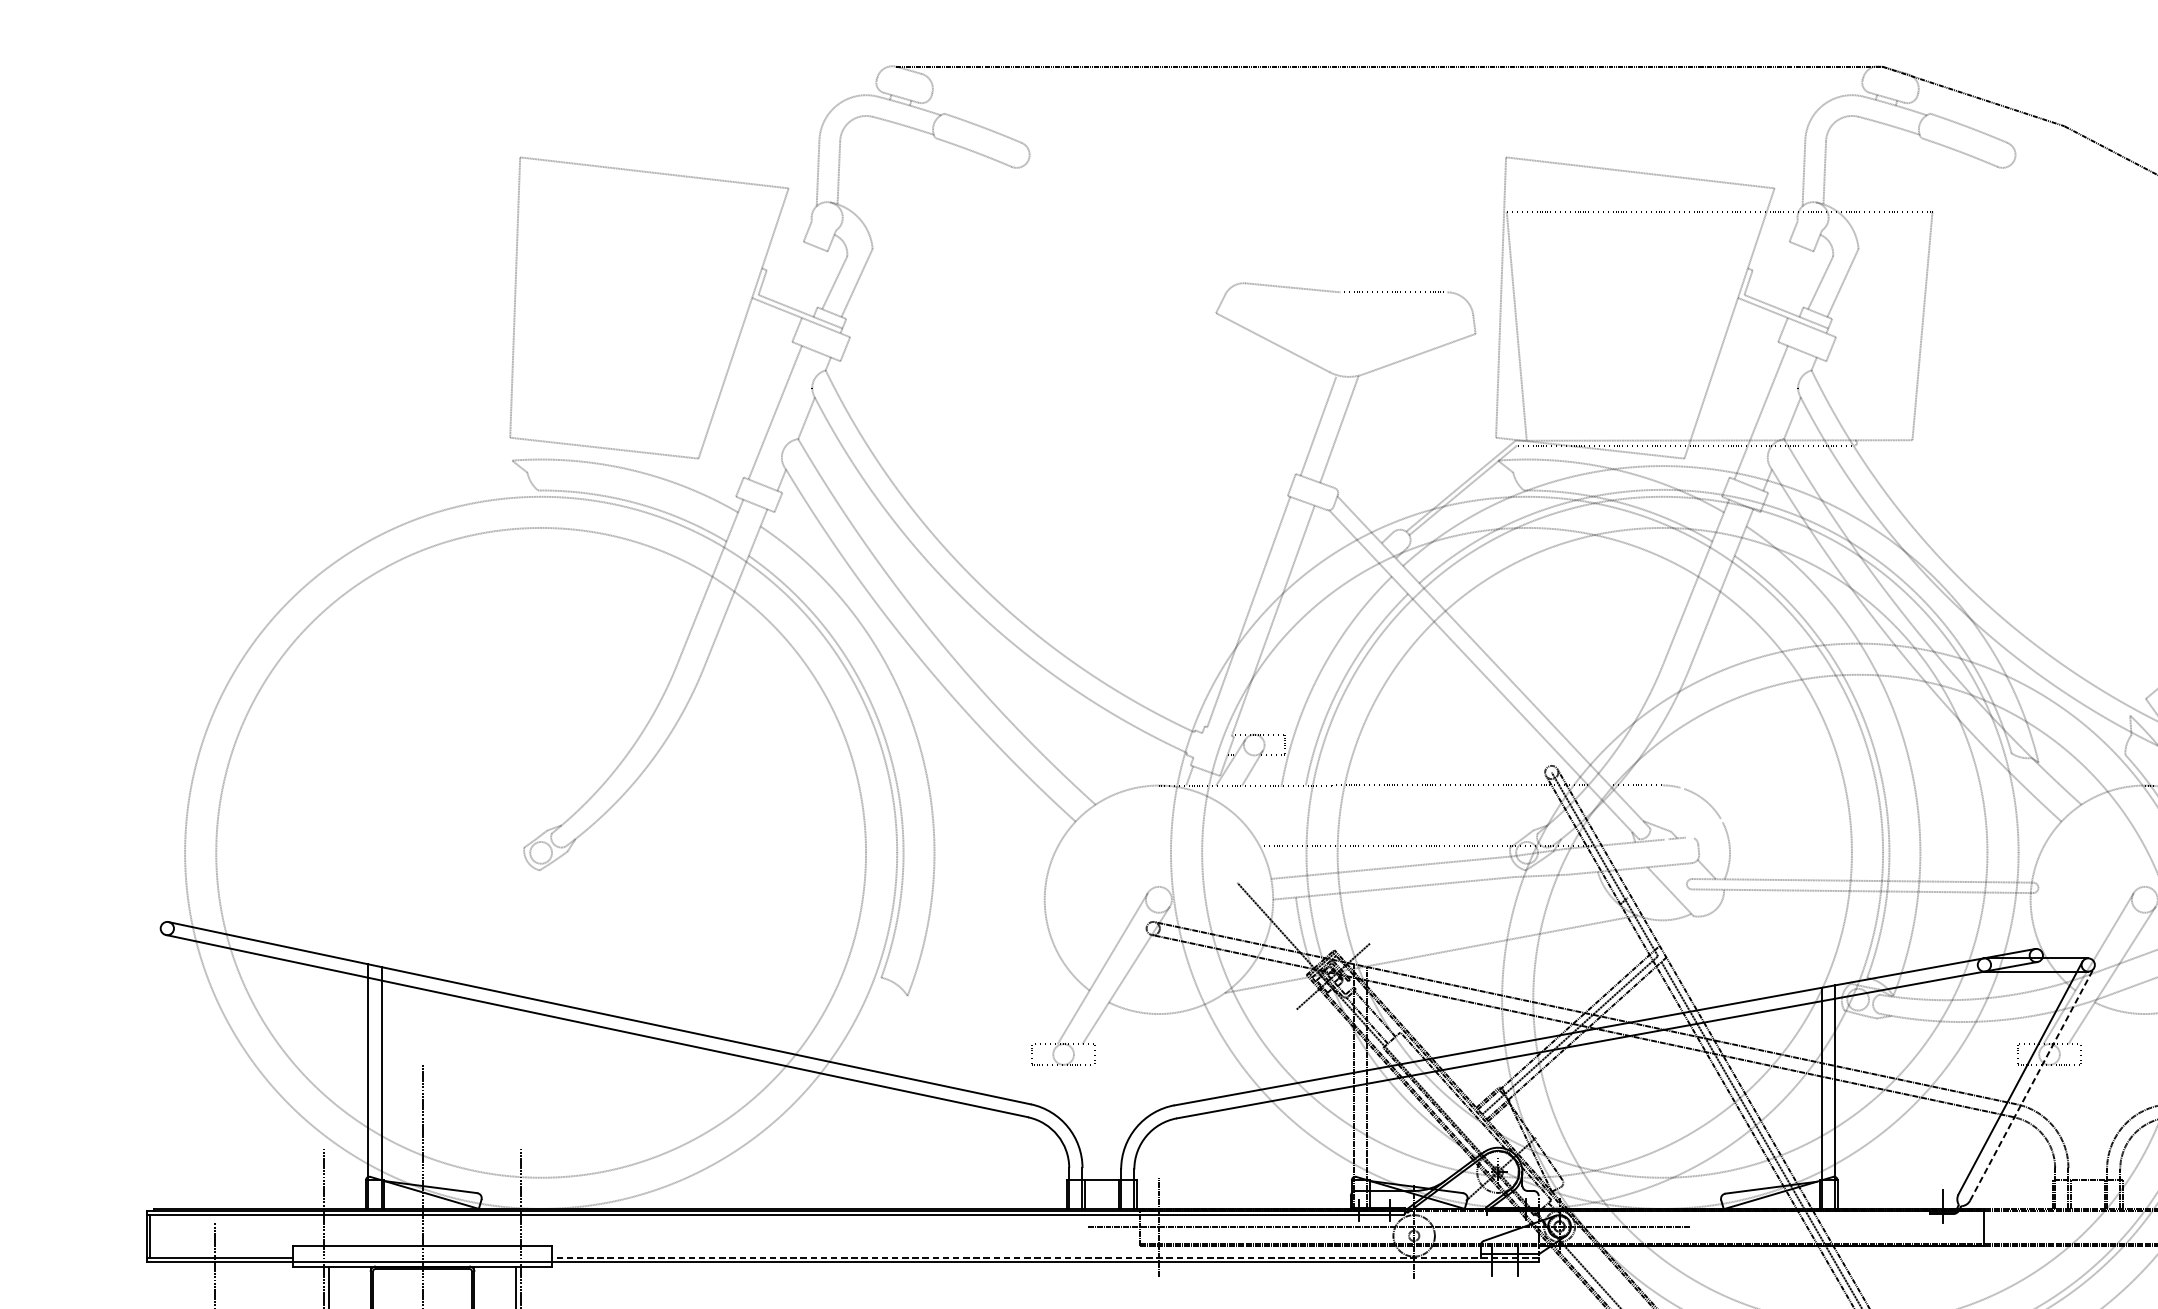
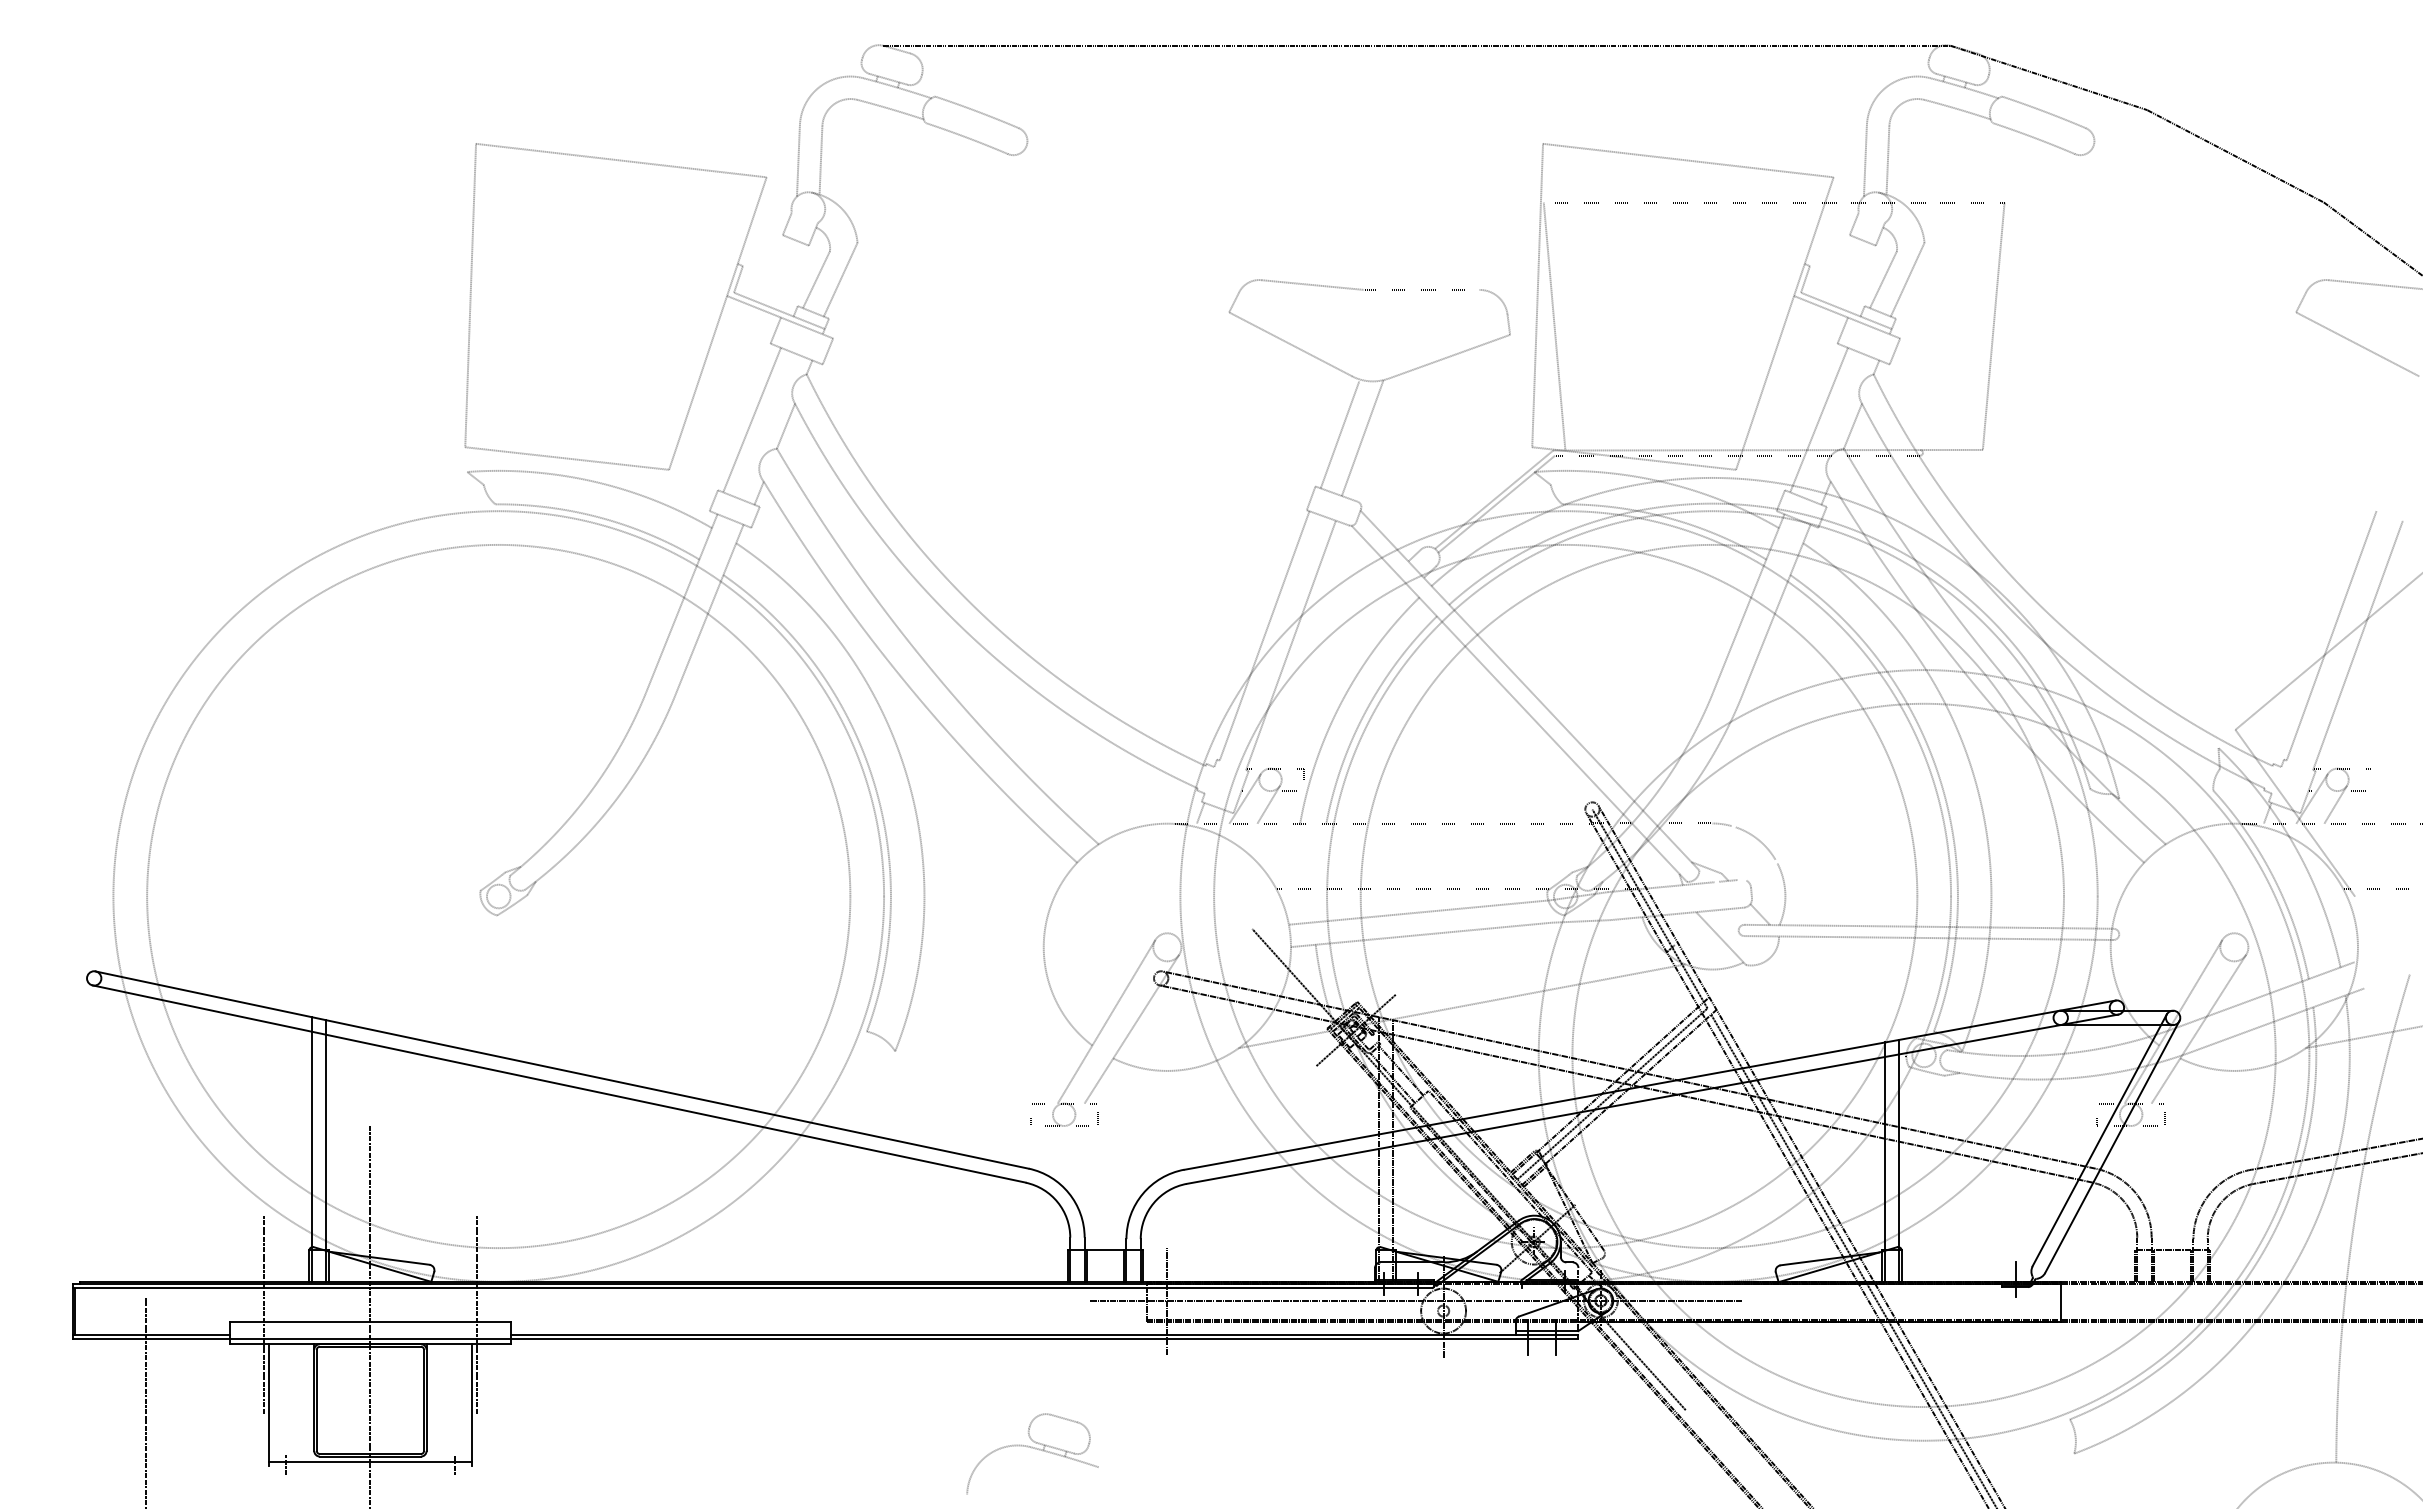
line: (2032, 1083) -> (2112, 1146), dashed -> solid
line: (1045, 1257) -> (1044, 1334), dashed -> solid

